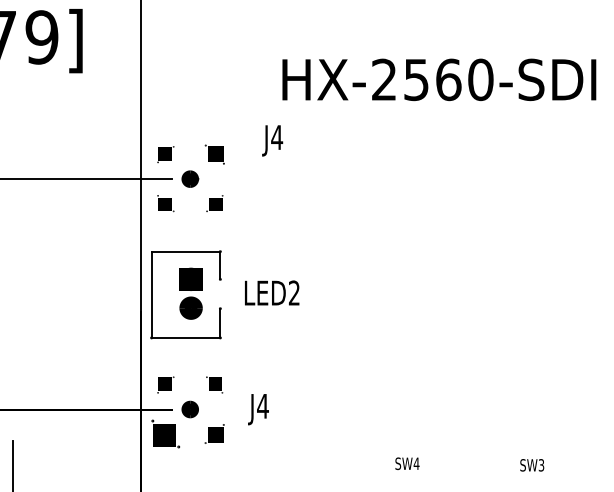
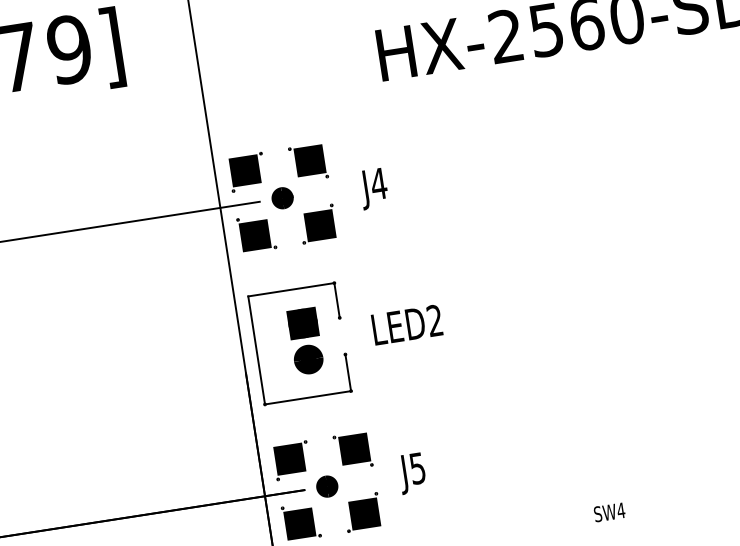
text: (272, 140) -> (373, 188), moved
part: (165, 154) -> (246, 172), size x1.67
part: (214, 154) -> (308, 162), size x1.43
part: (165, 203) -> (256, 233), size x1.67
part: (214, 203) -> (317, 224), size x1.67
part: (165, 384) -> (291, 460), size x1.67
part: (214, 384) -> (352, 450), size x1.67
text: (262, 406) -> (417, 468), J4 -> J5
part: (214, 433) -> (362, 511), size x1.43

